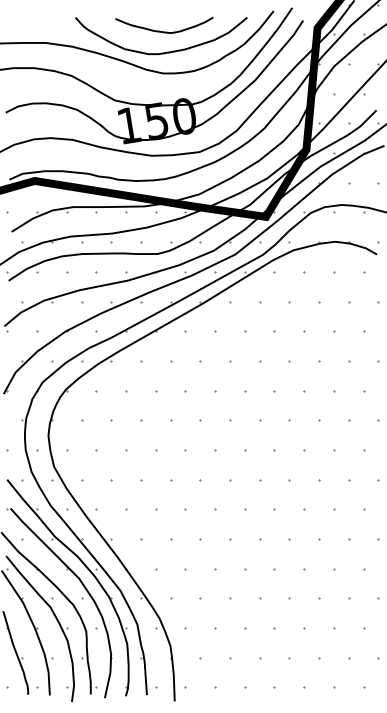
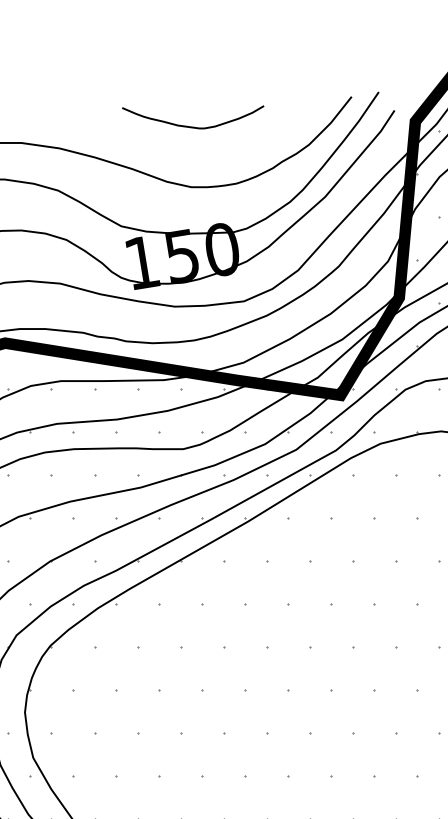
curve: (161, 52) -> (188, 156), removed

